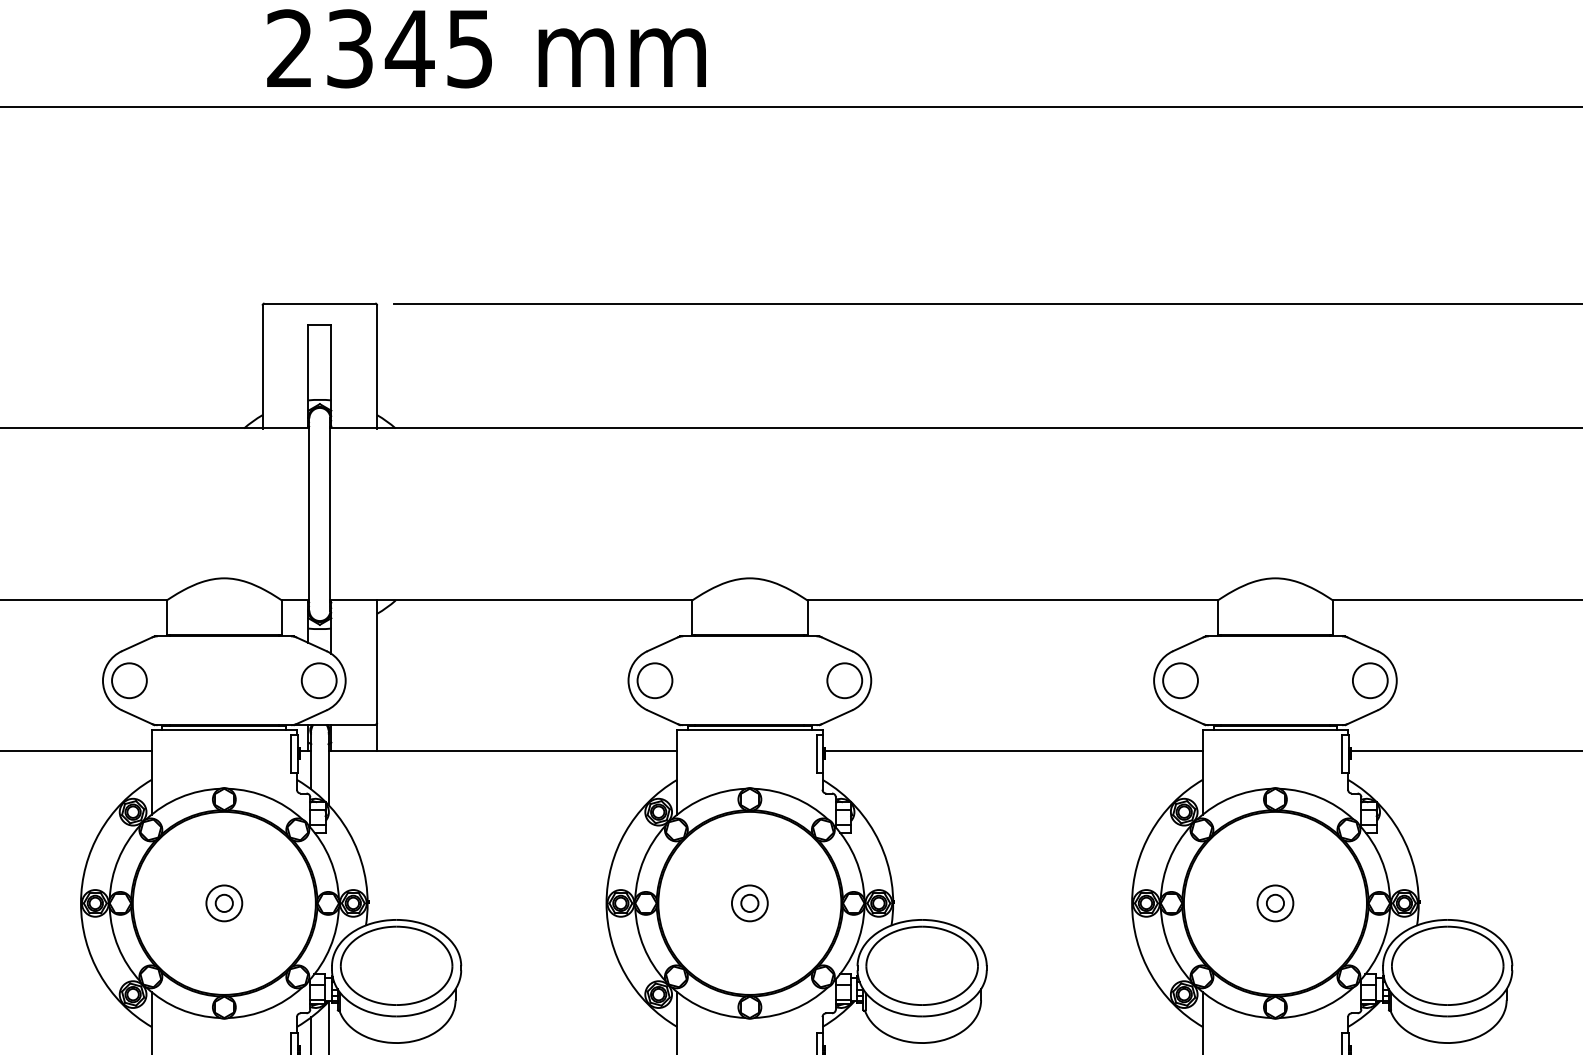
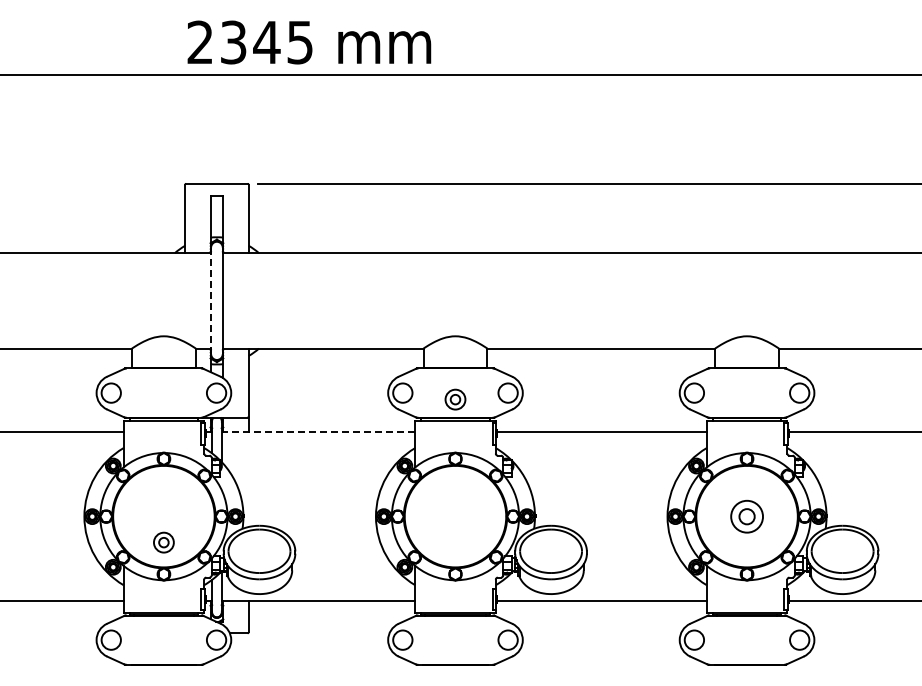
line: (310, 513) -> (211, 300), solid -> dashed
line: (502, 749) -> (318, 431), solid -> dashed
part: (223, 903) -> (163, 542), moved
part: (749, 903) -> (455, 399), moved
part: (1274, 903) -> (746, 516), size x1.6

